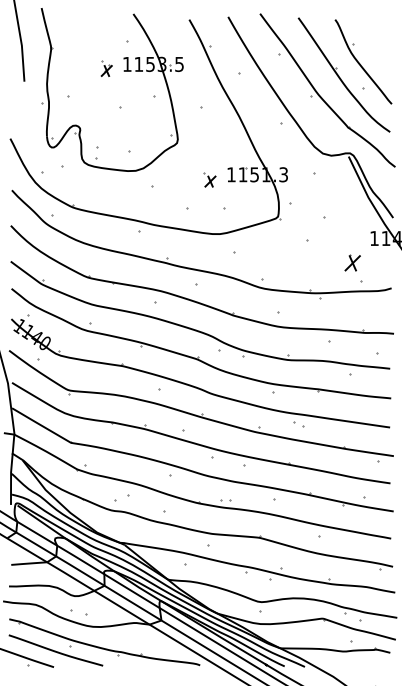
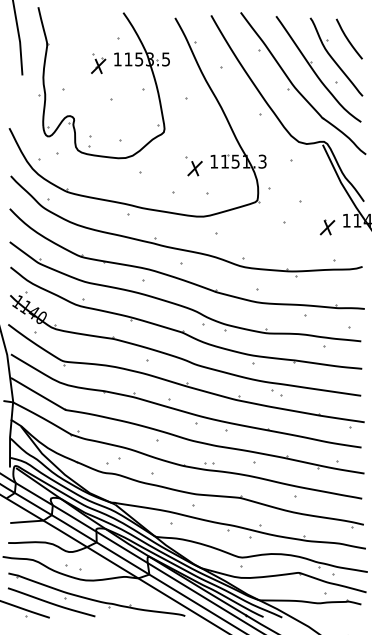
curve: (376, 41) -> (348, 38), added
part: (106, 68) -> (98, 63), size x1.43
part: (209, 179) -> (193, 166), size x1.43
part: (352, 263) -> (327, 227), moved

